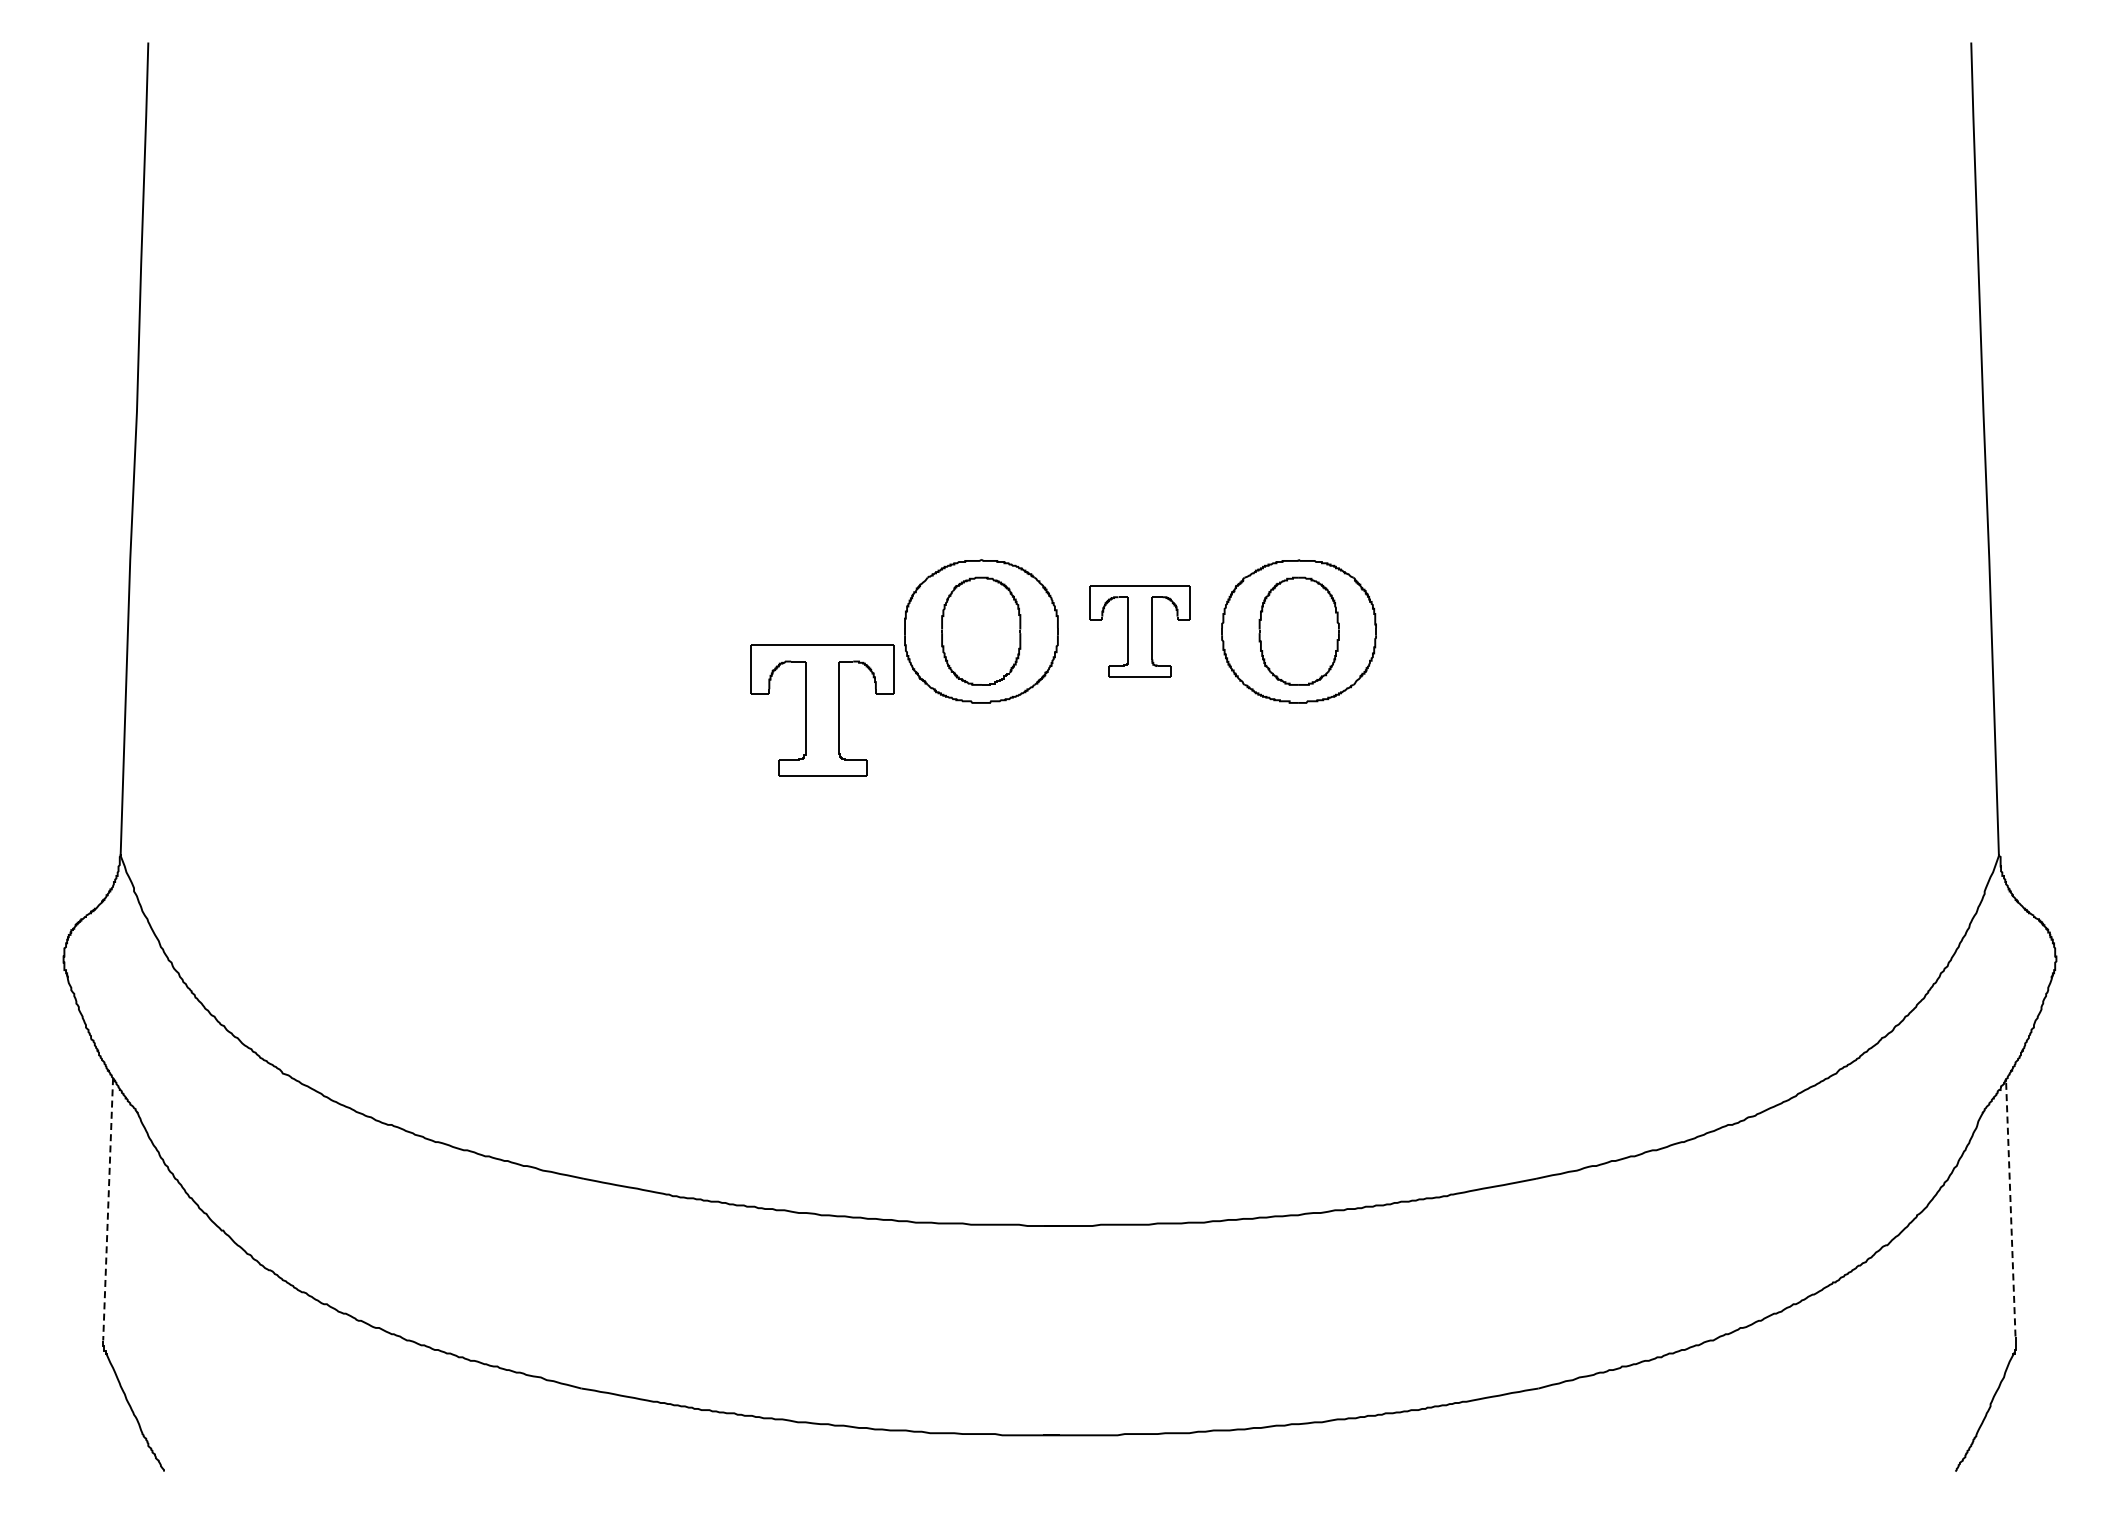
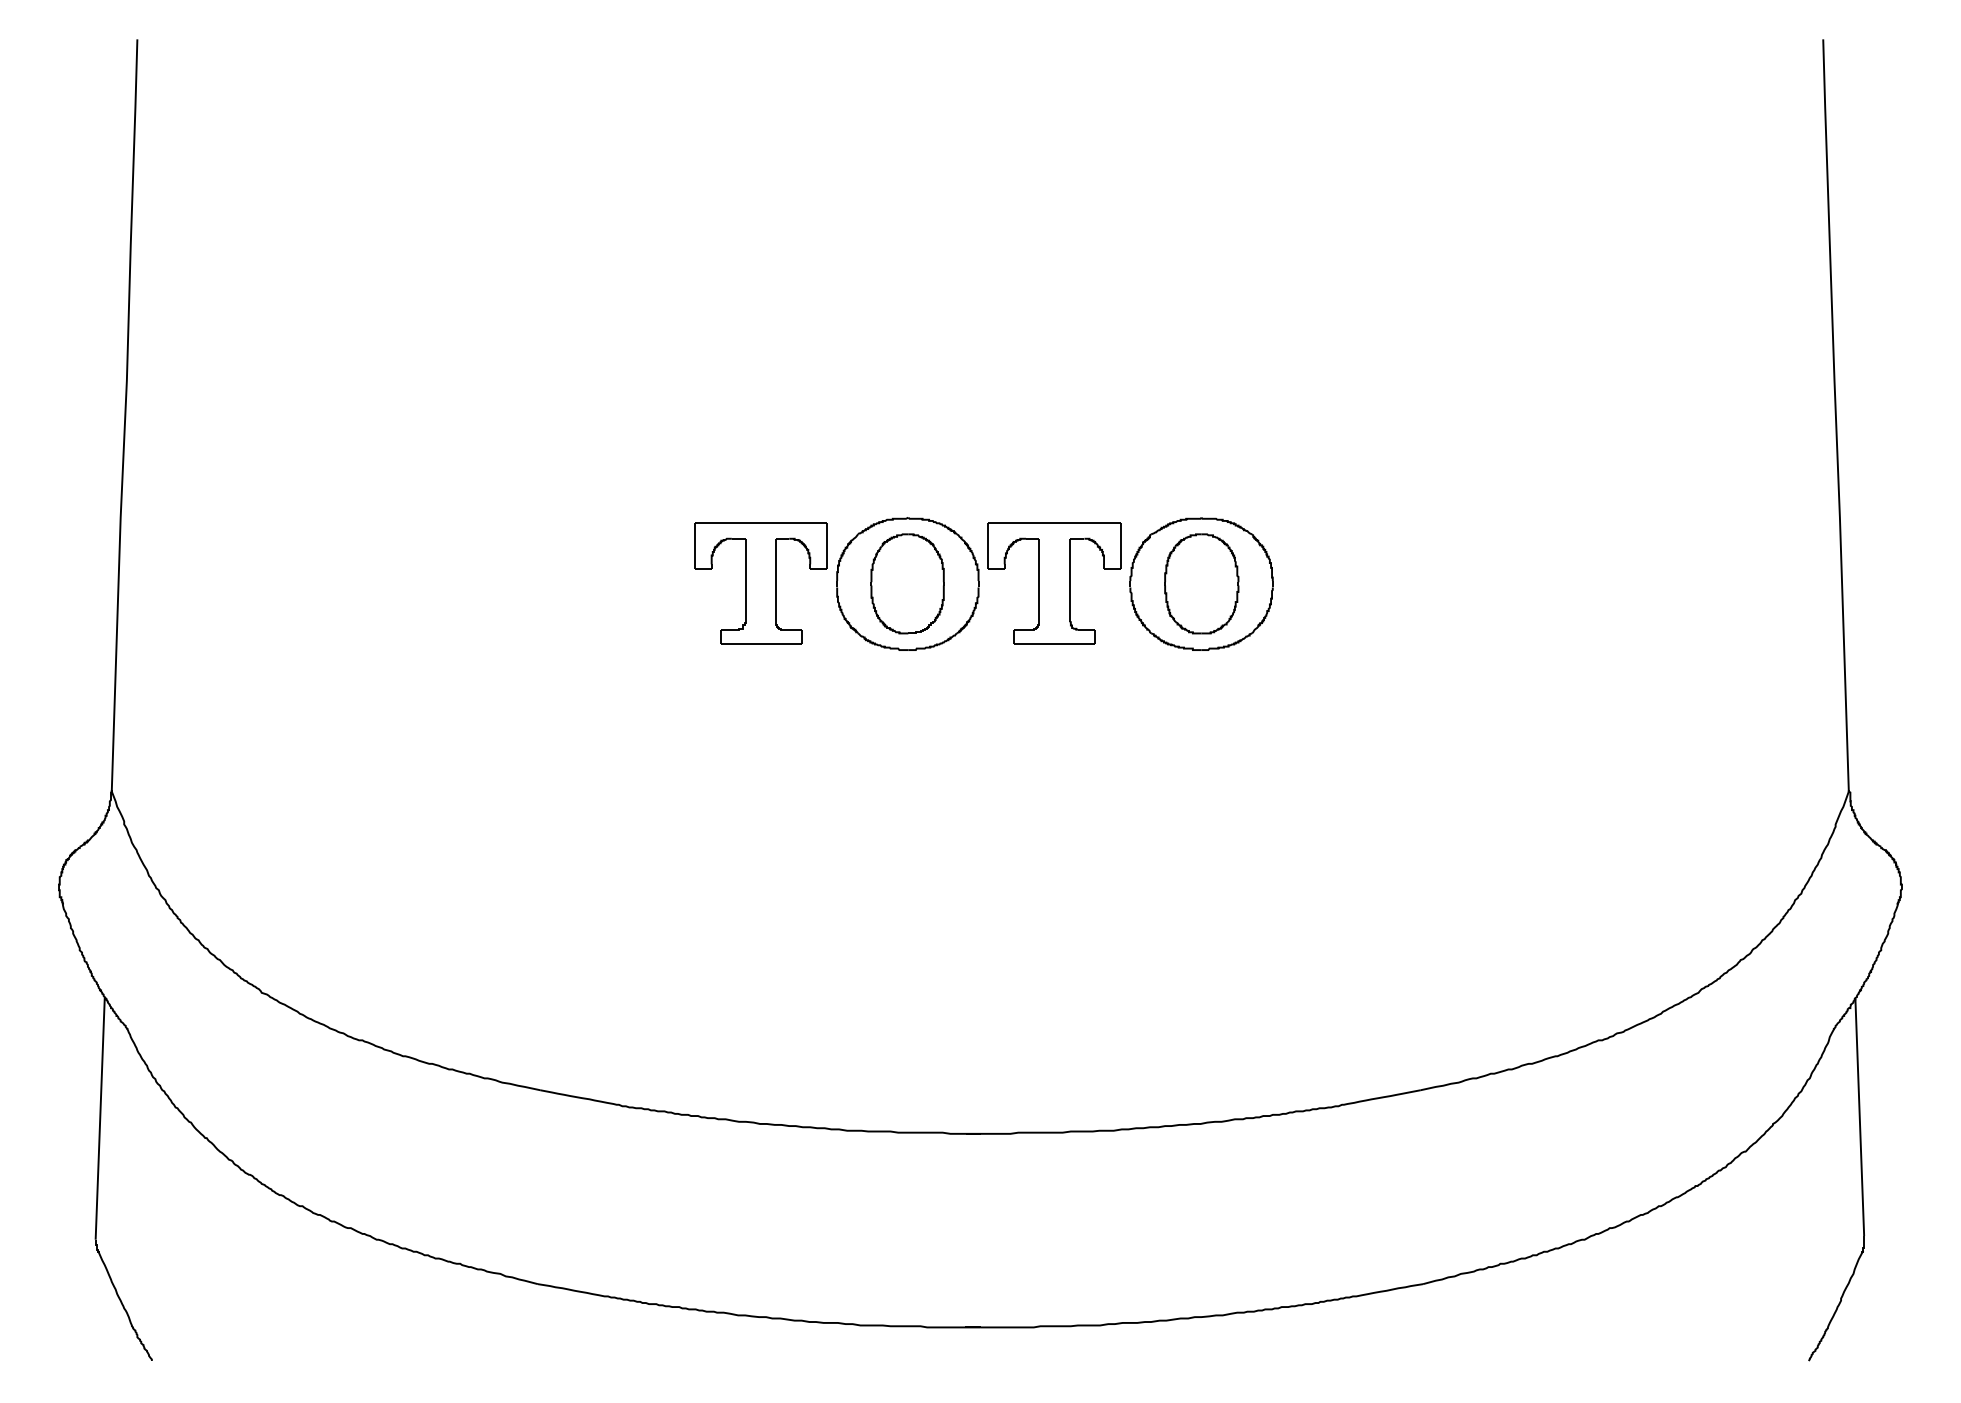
part: (1139, 631) -> (1054, 584), size x1.43
part: (822, 710) -> (760, 584), moved
line: (2010, 1208) -> (1859, 1117), dashed -> solid
line: (108, 1209) -> (100, 1118), dashed -> solid

